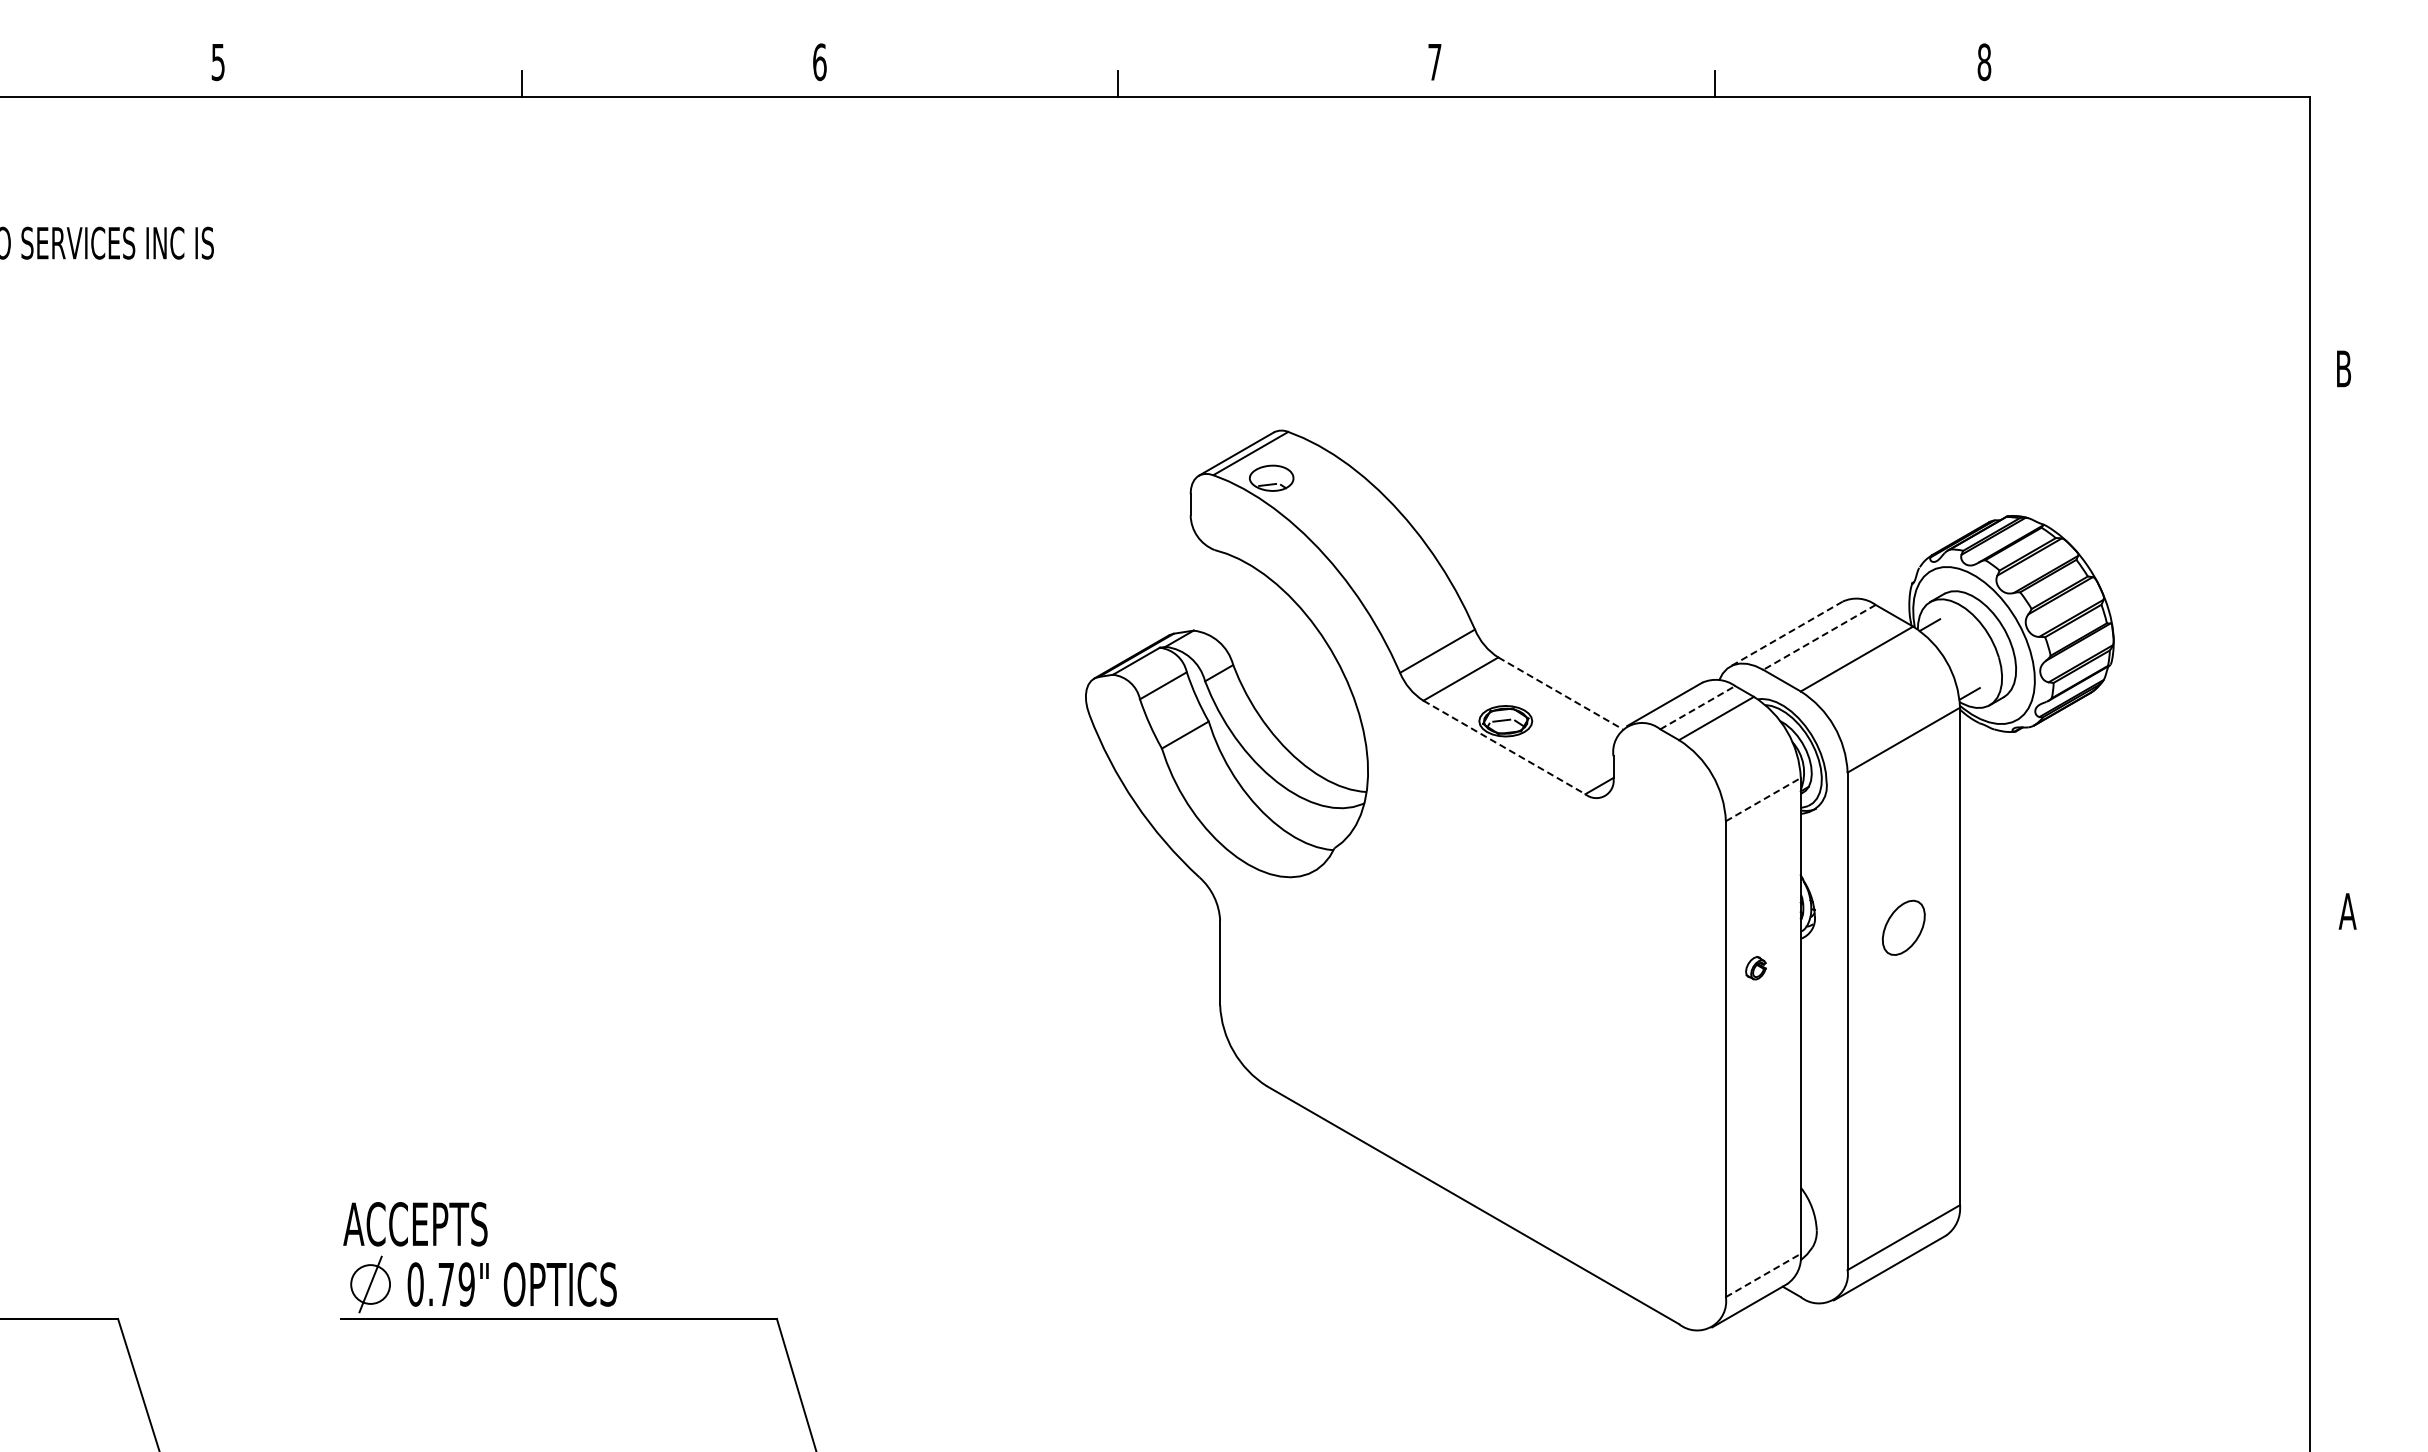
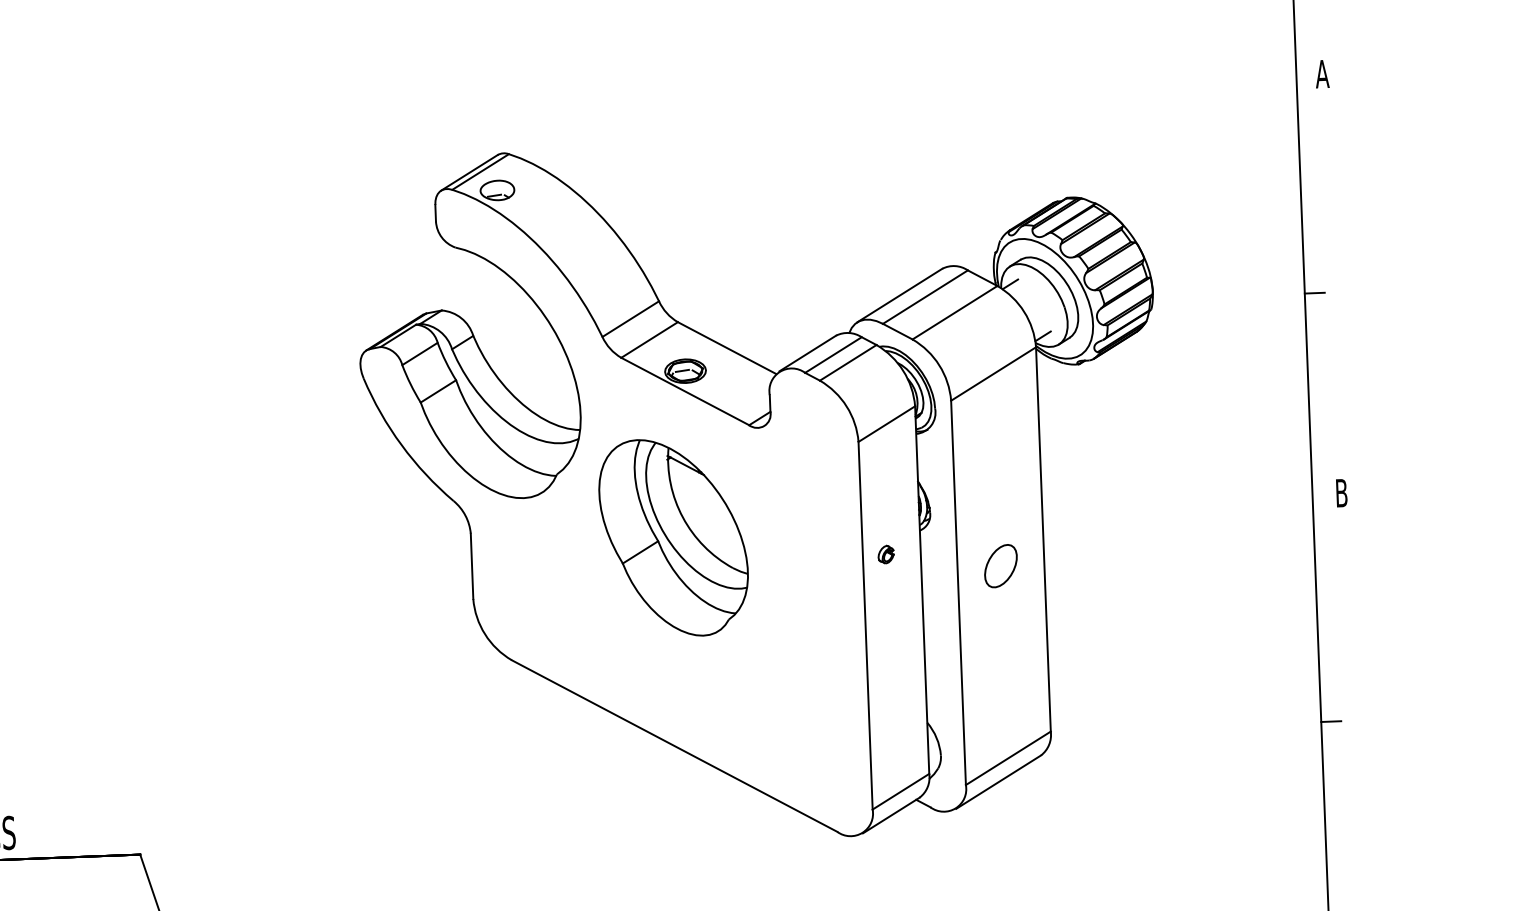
text: (2343, 368) -> (1322, 73), B -> A
line: (1786, 634) -> (899, 295), dashed -> solid
line: (1819, 637) -> (925, 297), dashed -> solid
line: (2322, 651) -> (1314, 293), added
line: (1560, 693) -> (726, 348), dashed -> solid
line: (1698, 707) -> (834, 354), dashed -> solid
line: (1504, 747) -> (685, 391), dashed -> solid
line: (1763, 799) -> (886, 424), dashed -> solid
text: (2347, 911) -> (1341, 493), A -> B
part: (1903, 927) -> (1000, 565), moved
part: (1482, 935) -> (673, 537), added
line: (2322, 1206) -> (1330, 721), added
line: (1763, 1275) -> (901, 791), dashed -> solid

